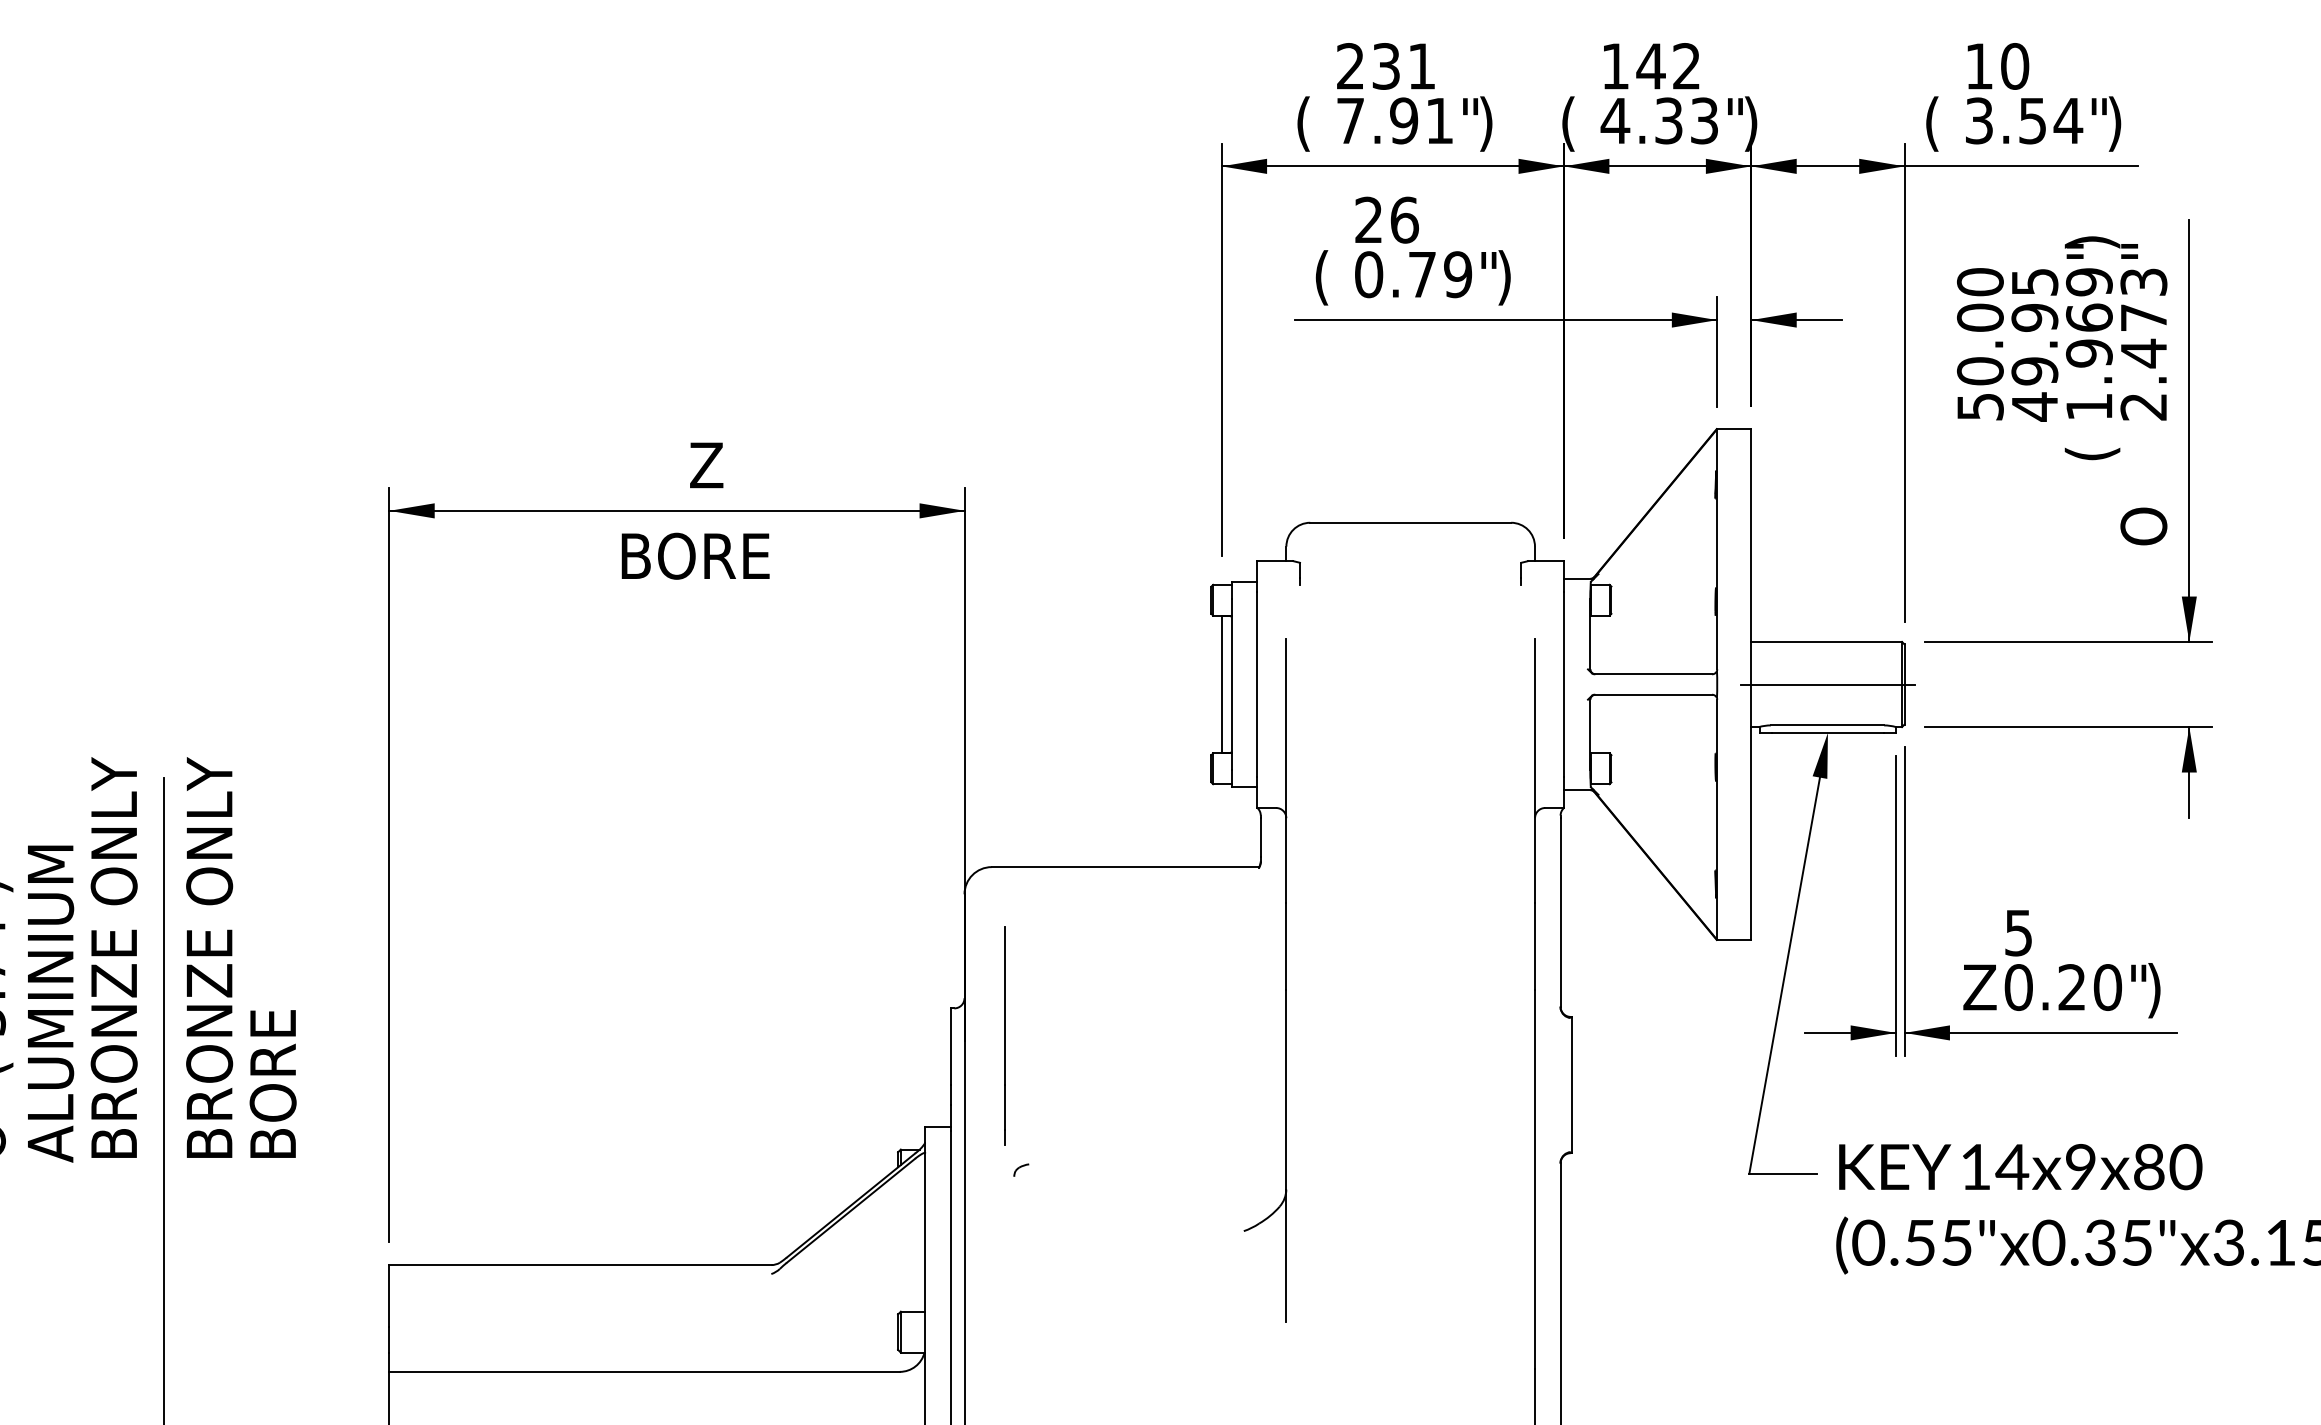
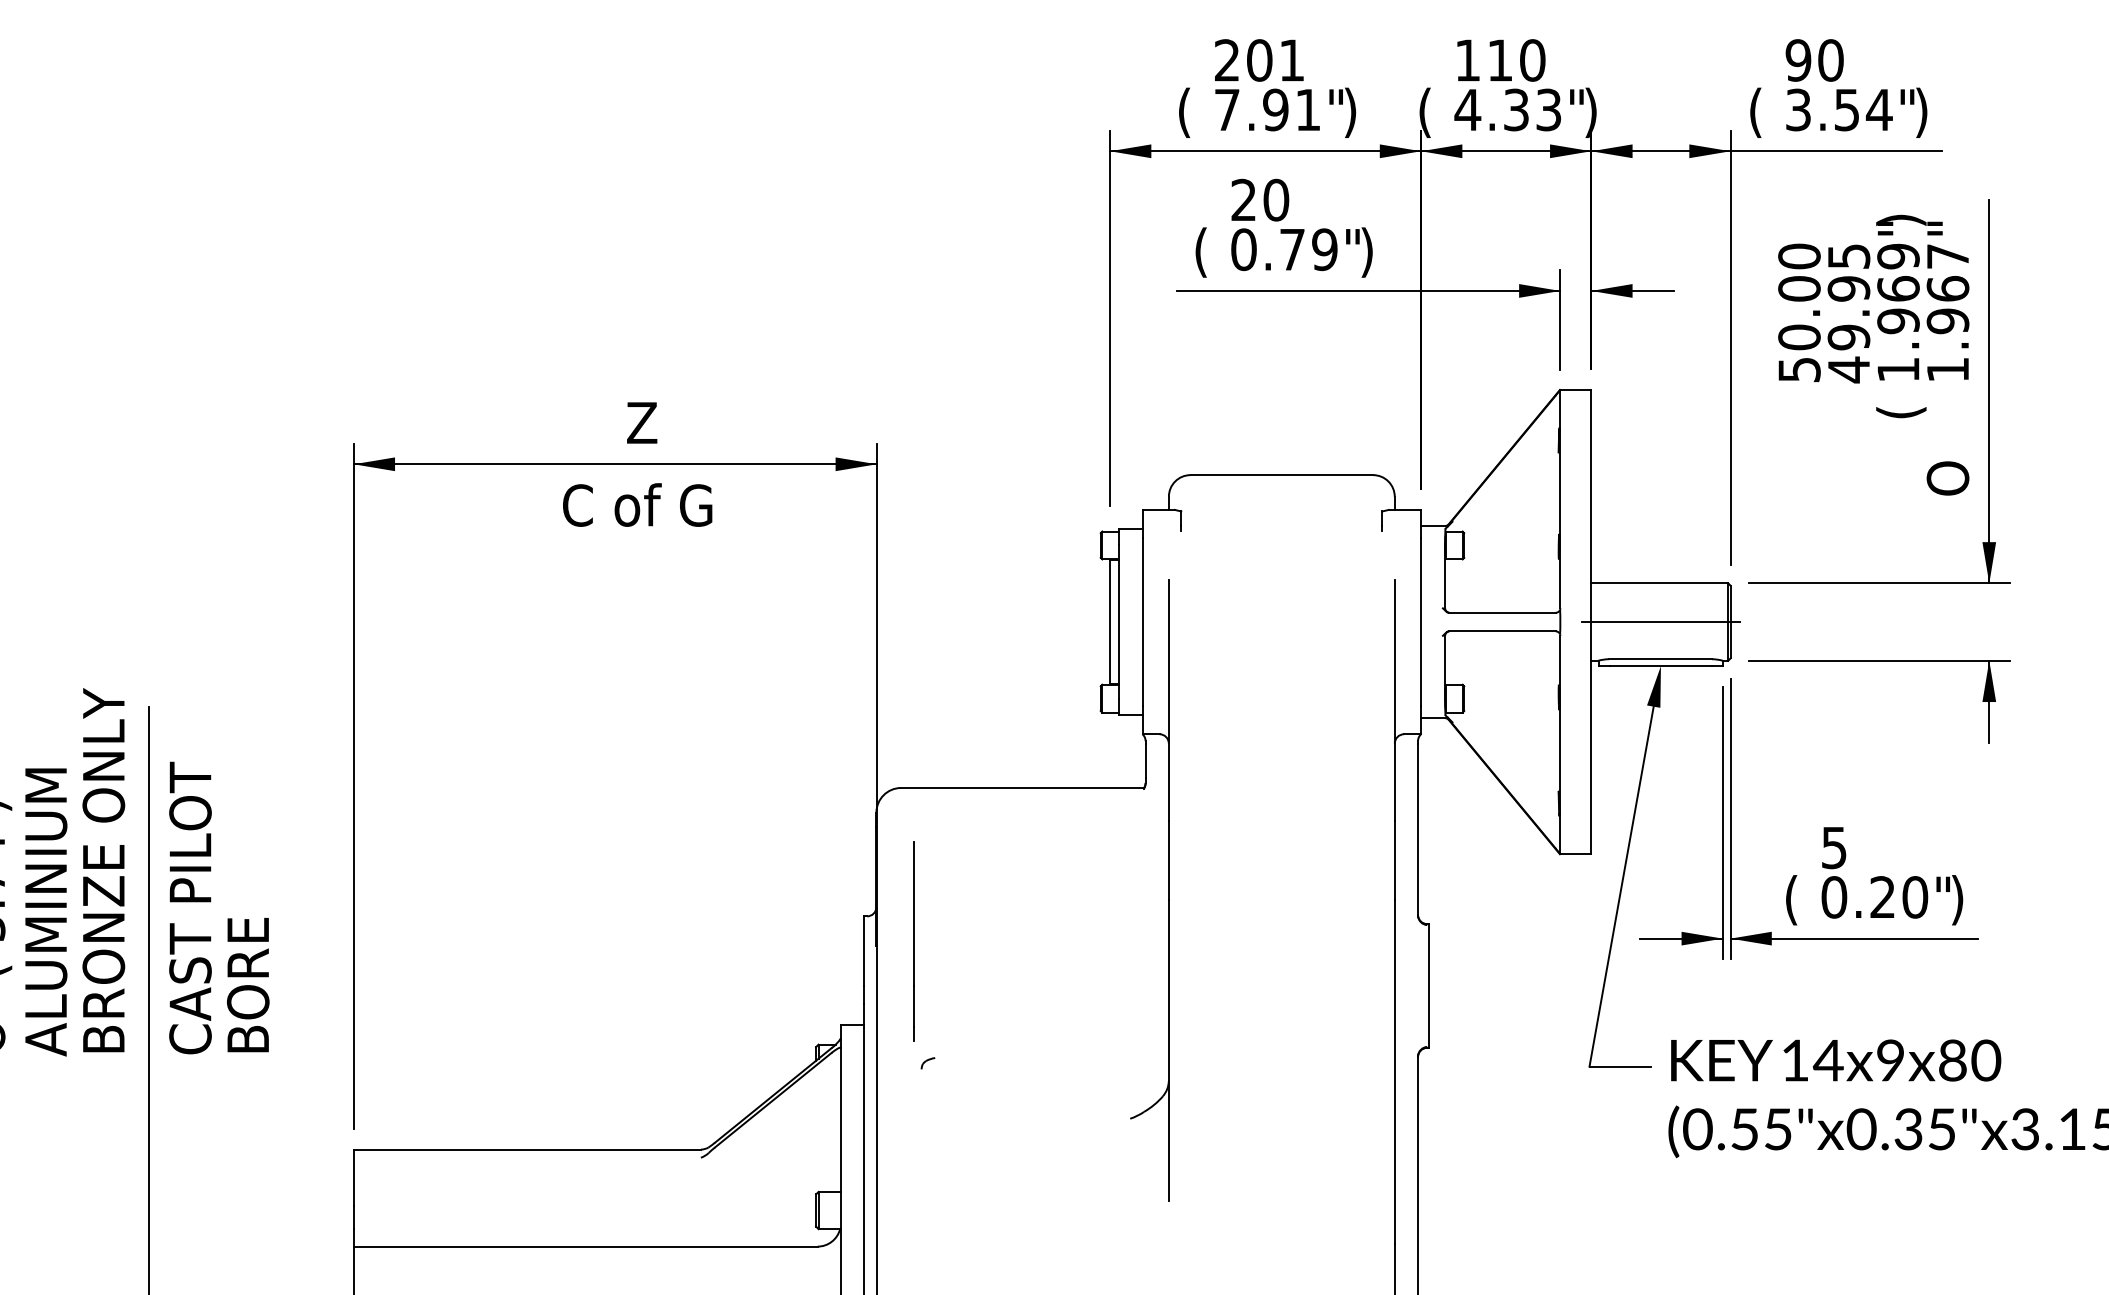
text: (1386, 66) -> (1259, 60), 231 -> 201
text: (1668, 66) -> (1516, 60), 142 -> 110
text: (1979, 66) -> (1798, 60), 10 -> 90
text: (1404, 219) -> (1276, 199), 26 -> 20
text: (2143, 344) -> (1947, 313), 2.473" -> 1.967"
text: (701, 555) -> (637, 504), BORE -> C of G
text: (209, 958) -> (190, 871), BRONZE ONLY -> CAST PILOT
text: (1979, 990) -> (1798, 900), Z -> (

